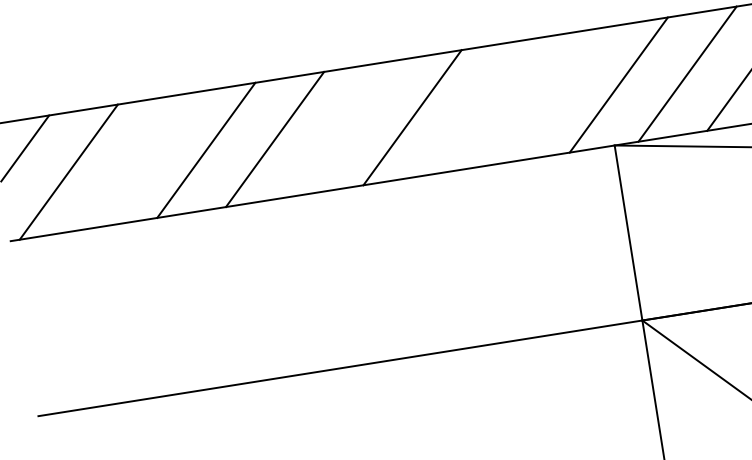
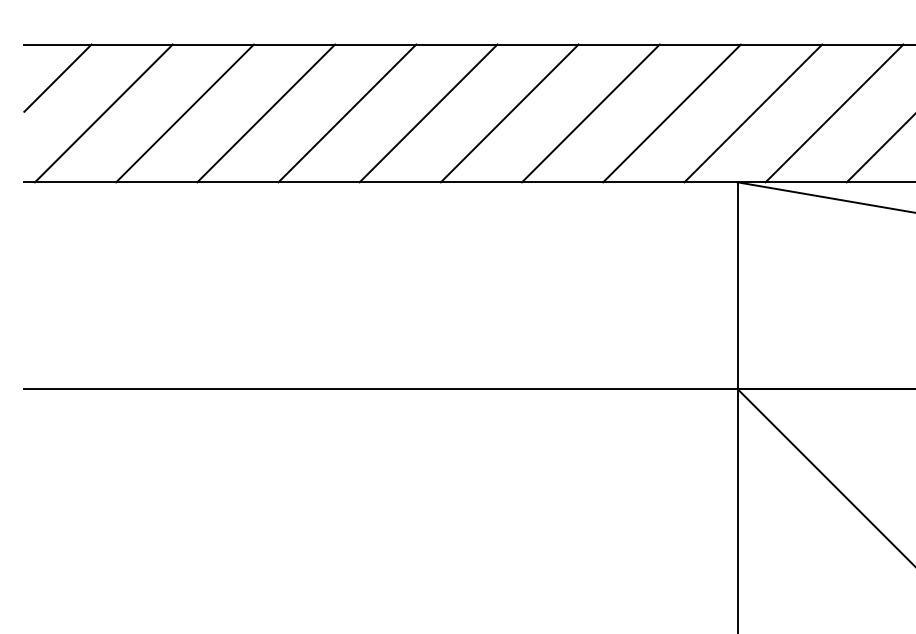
line: (549, 96) -> (671, 113), added
line: (480, 106) -> (590, 113), added
line: (343, 128) -> (428, 113), added
line: (137, 161) -> (184, 113), added

